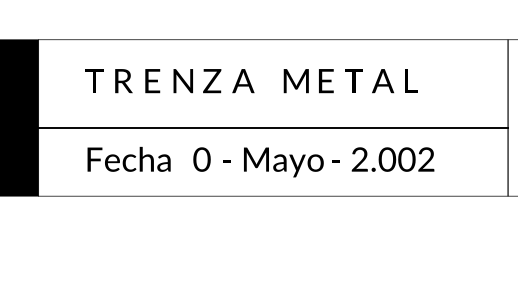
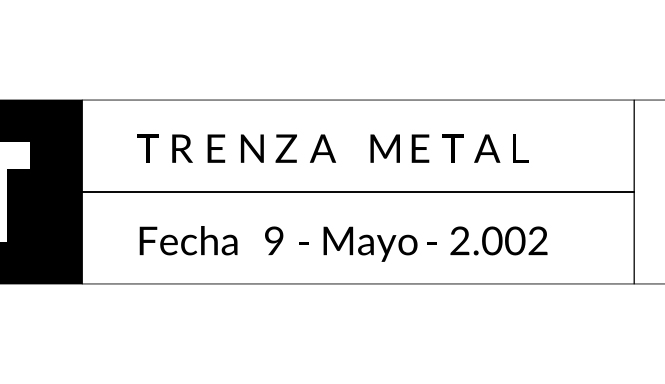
line: (273, 128) -> (358, 192), moved
text: (202, 160) -> (274, 241), 0 -> 9

